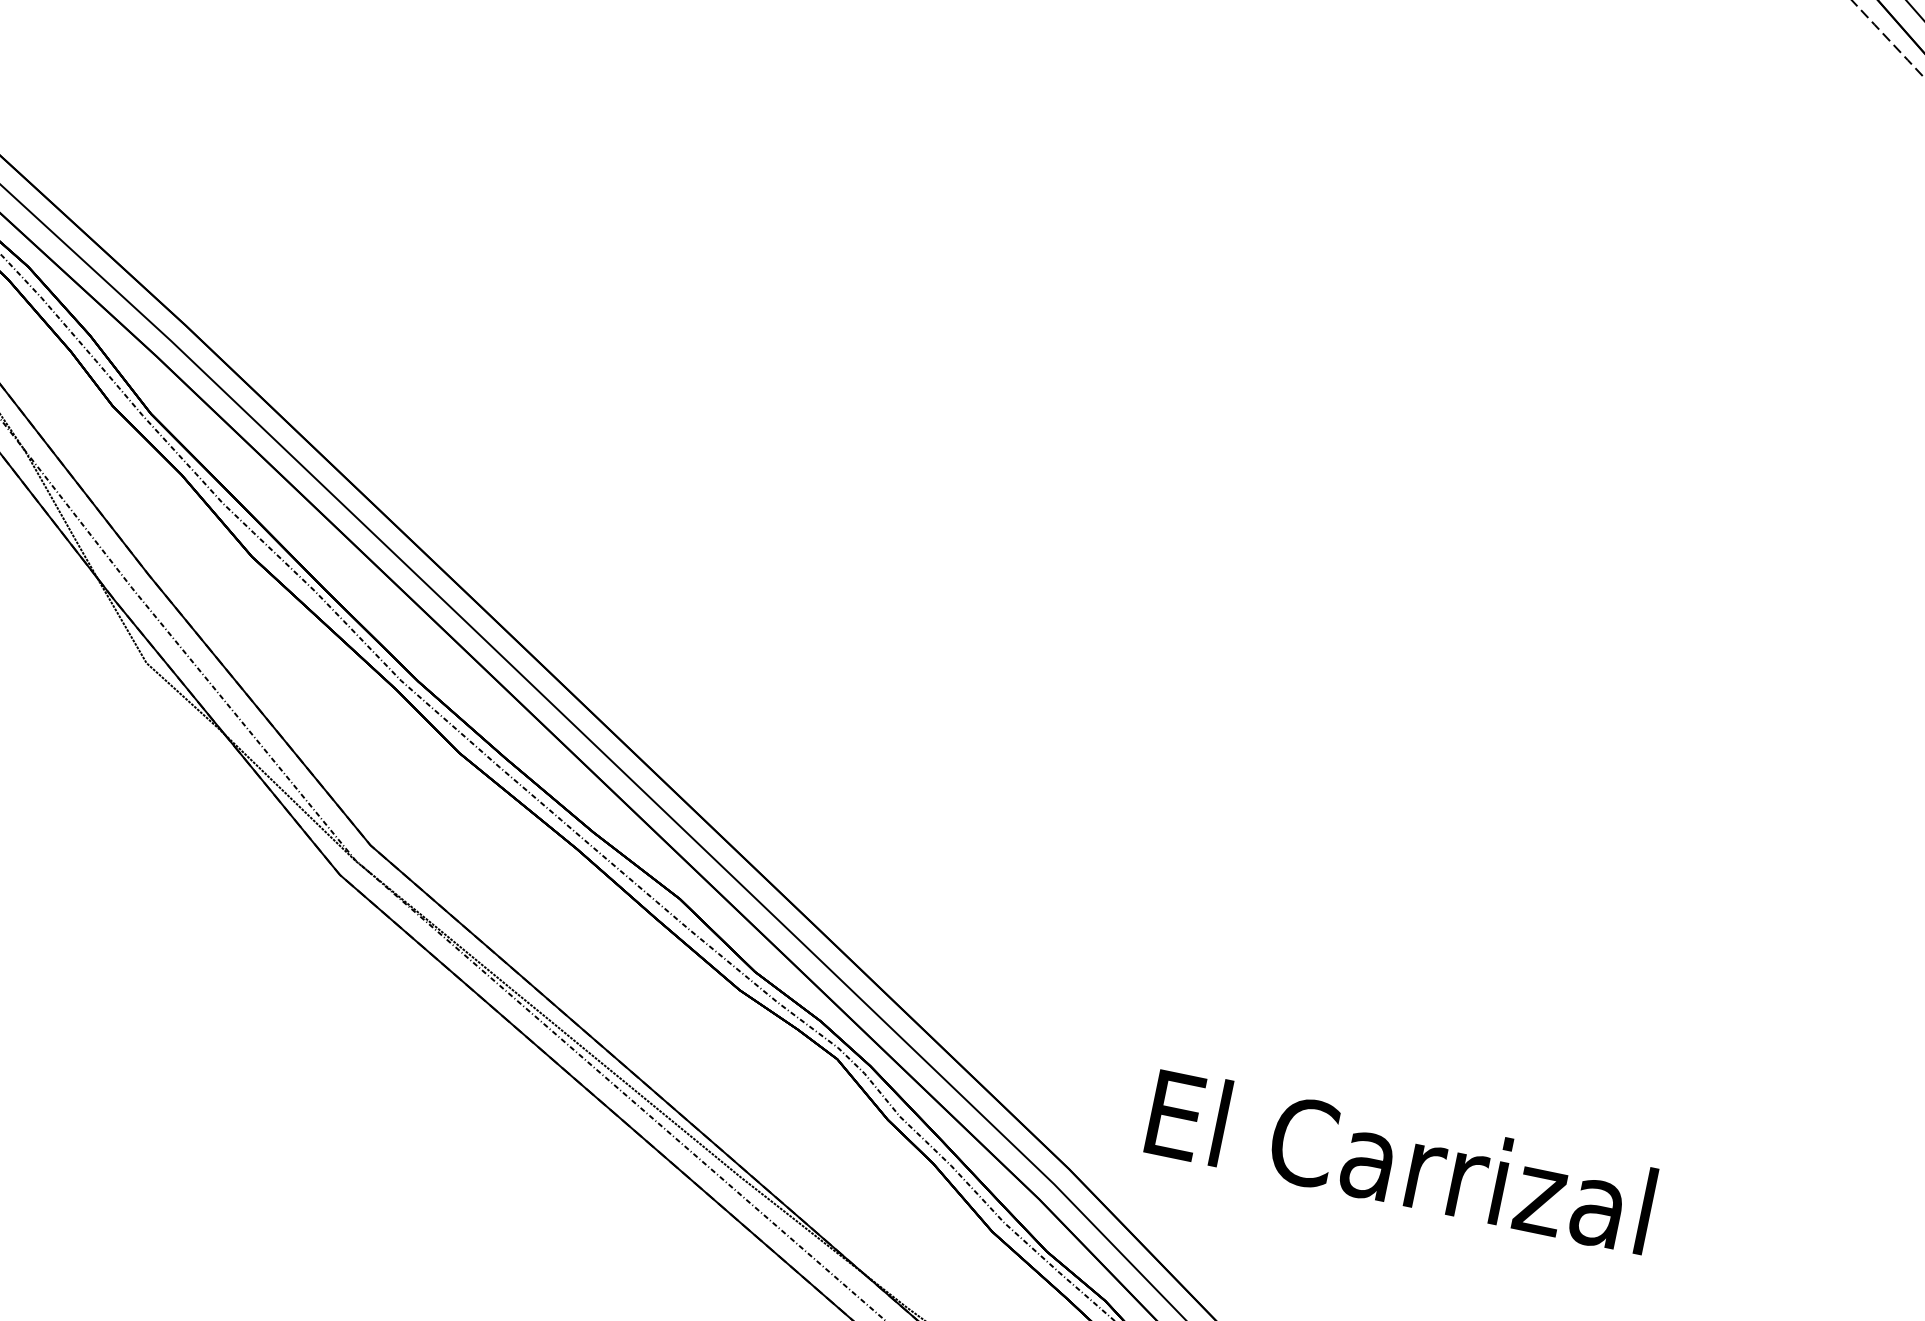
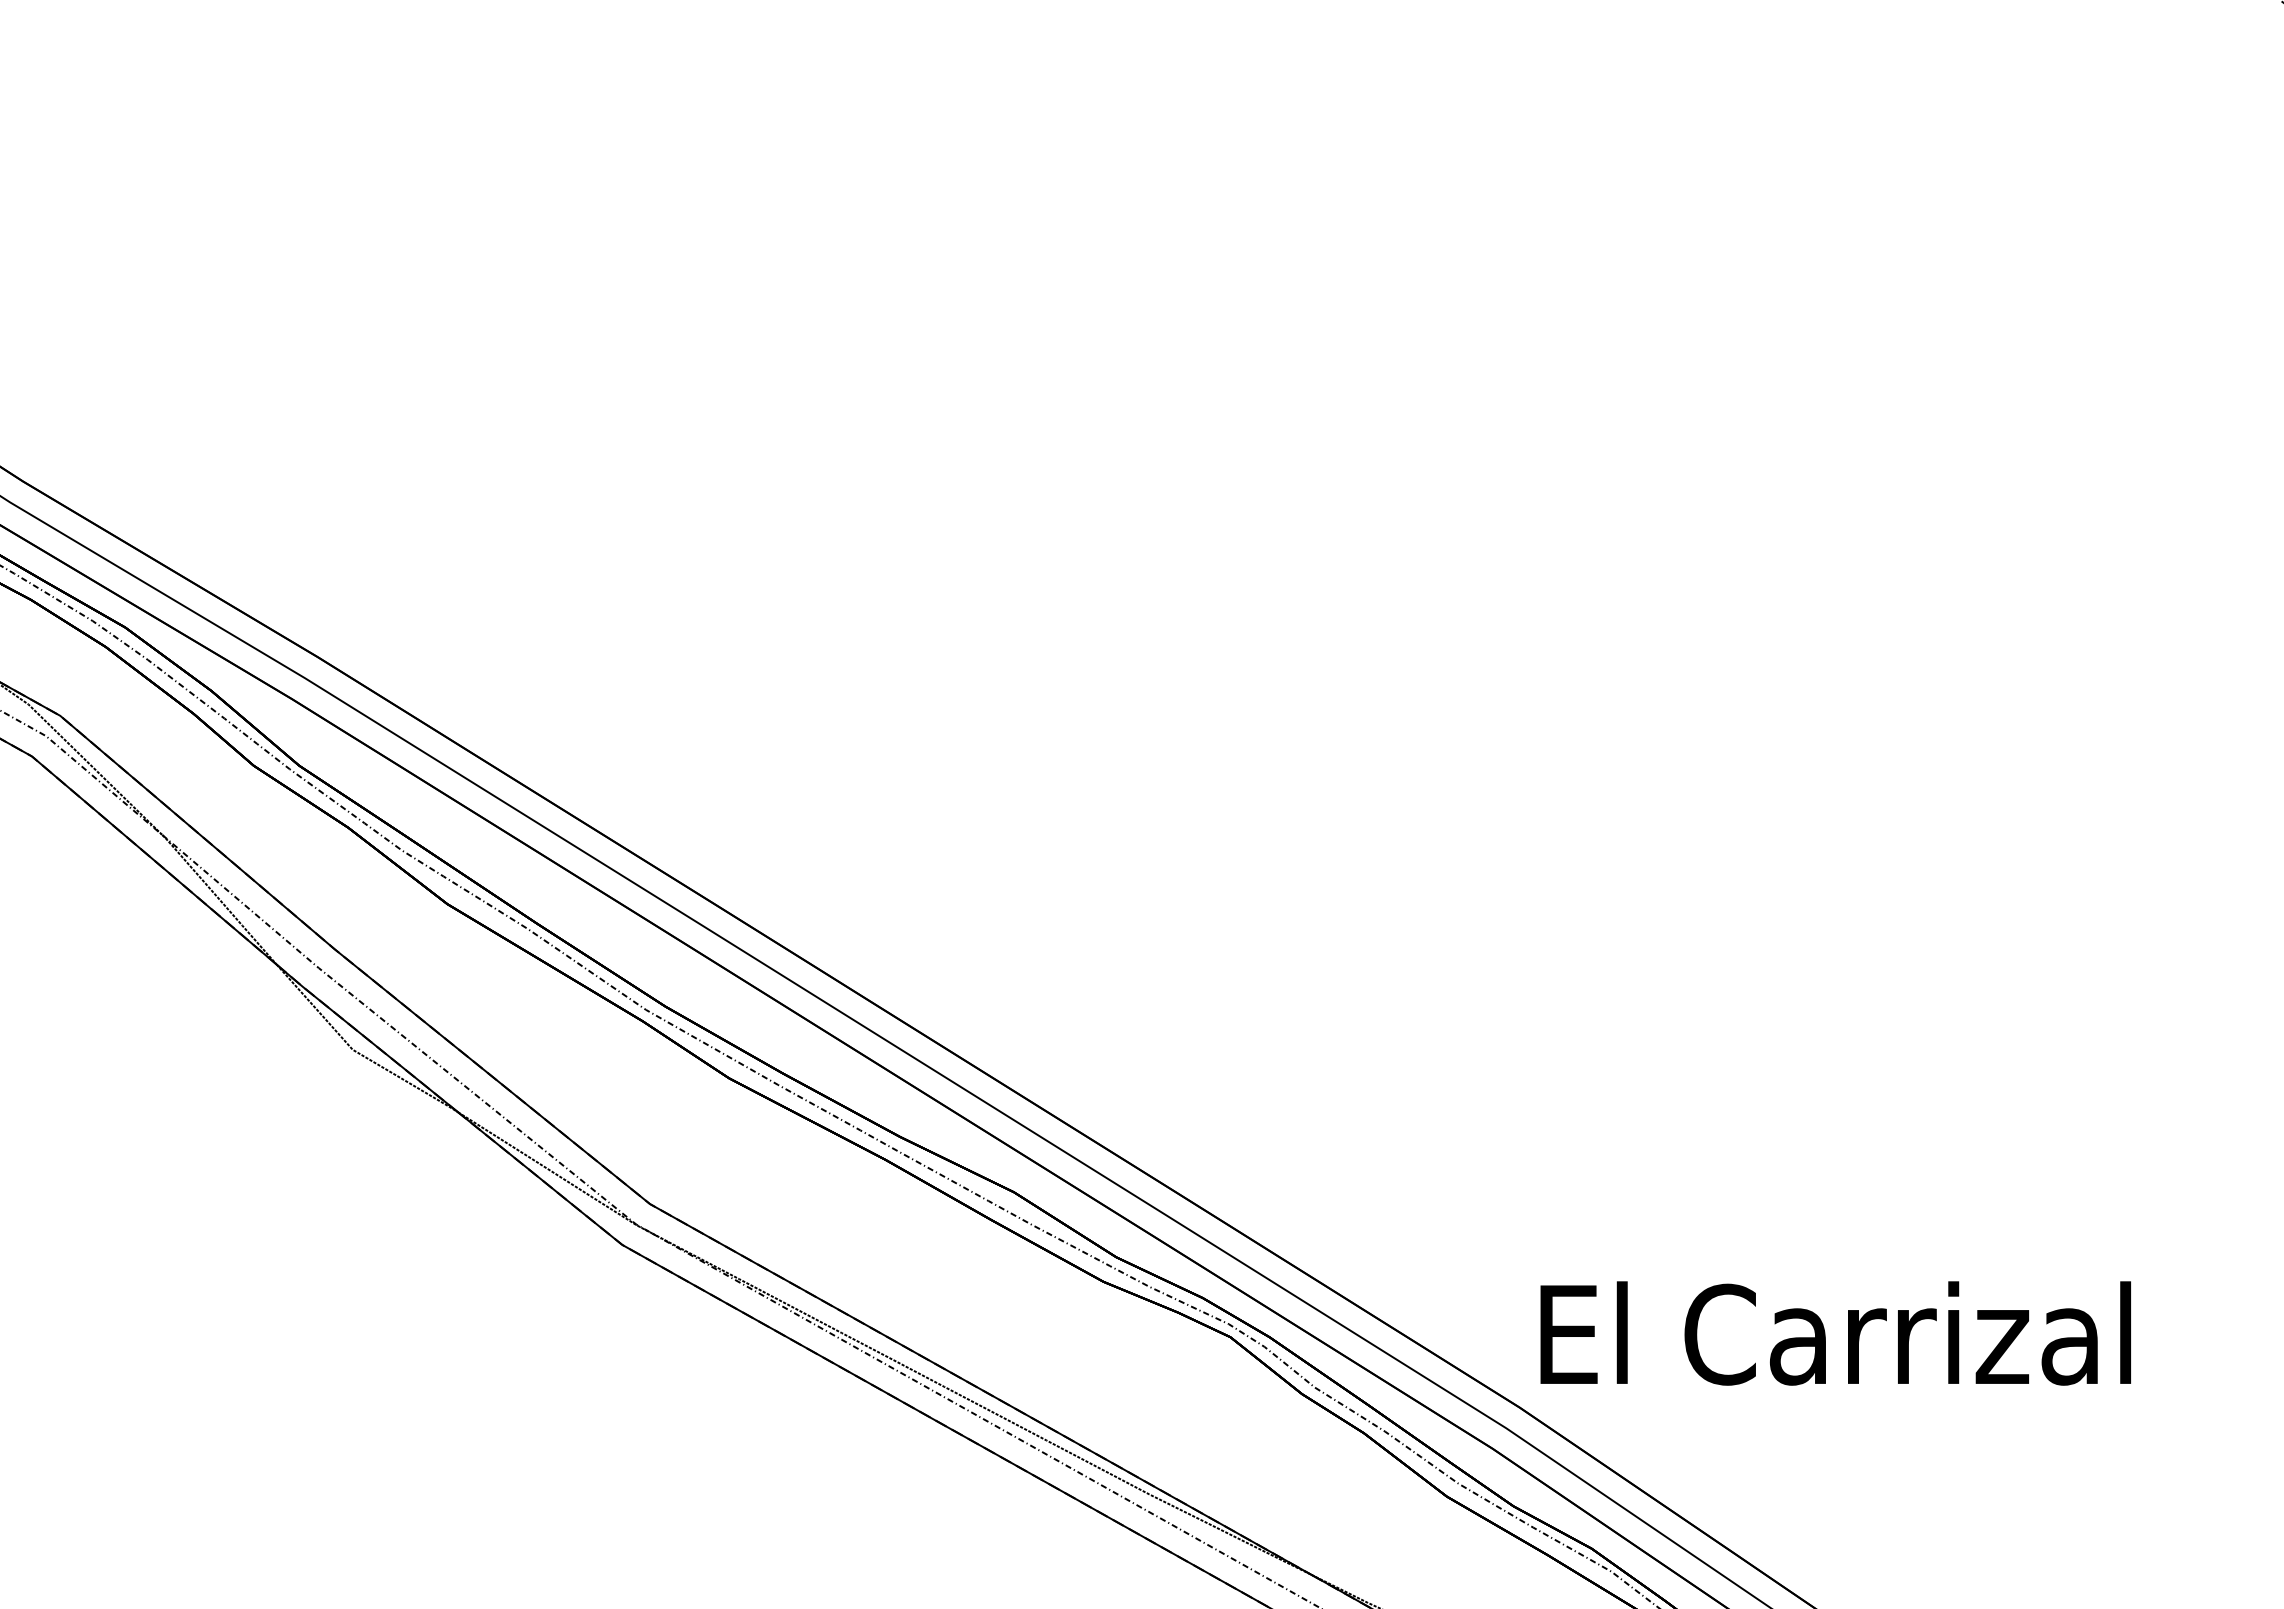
text: (1400, 1161) -> (1835, 1333), moved

